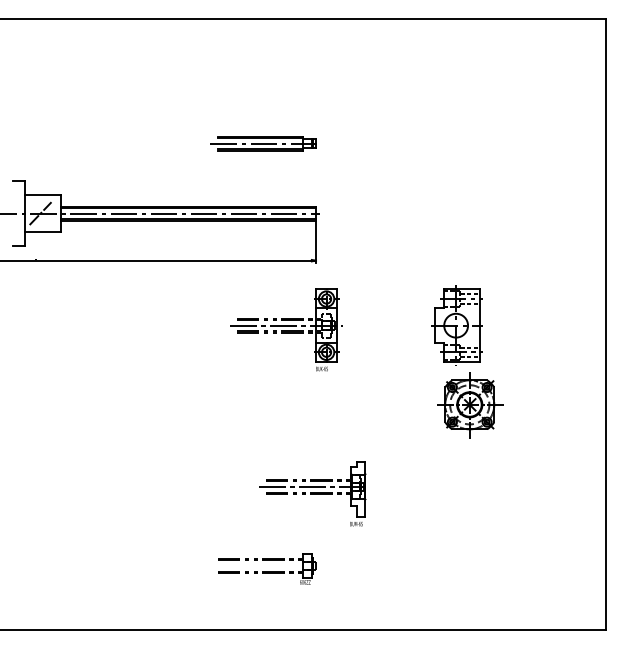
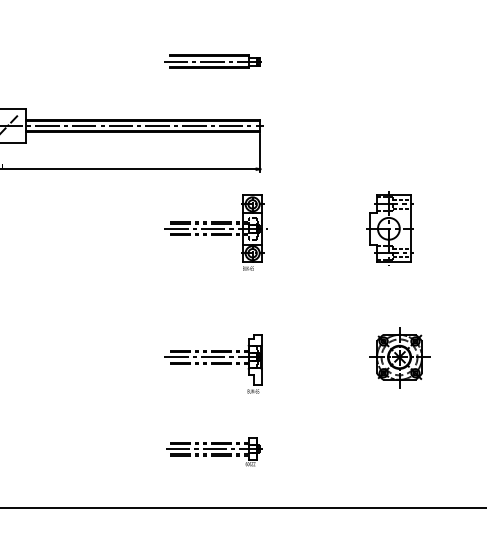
part: (286, 329) -> (215, 232), moved
part: (470, 405) -> (400, 357), moved
part: (312, 493) -> (213, 363), moved
line: (265, 565) -> (214, 448), added

